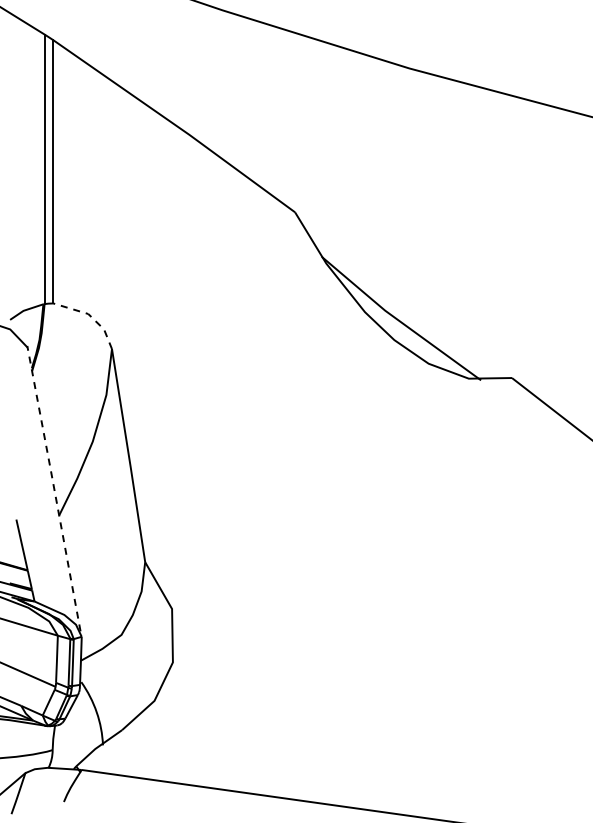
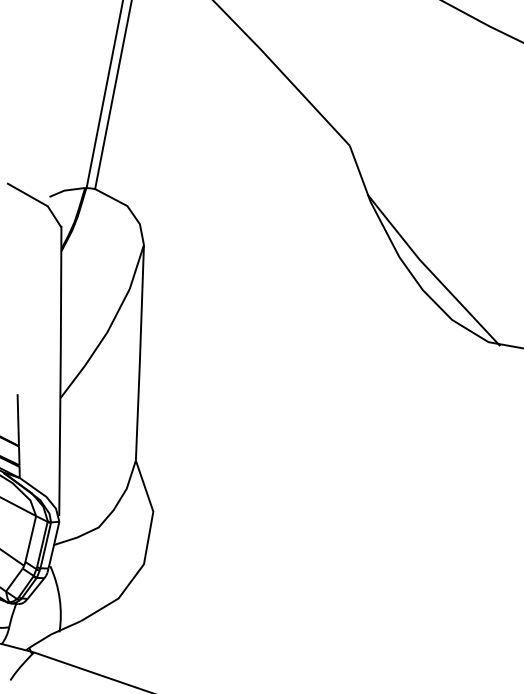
line: (91, 316) -> (130, 209), dashed -> solid
line: (54, 487) -> (61, 369), dashed -> solid

